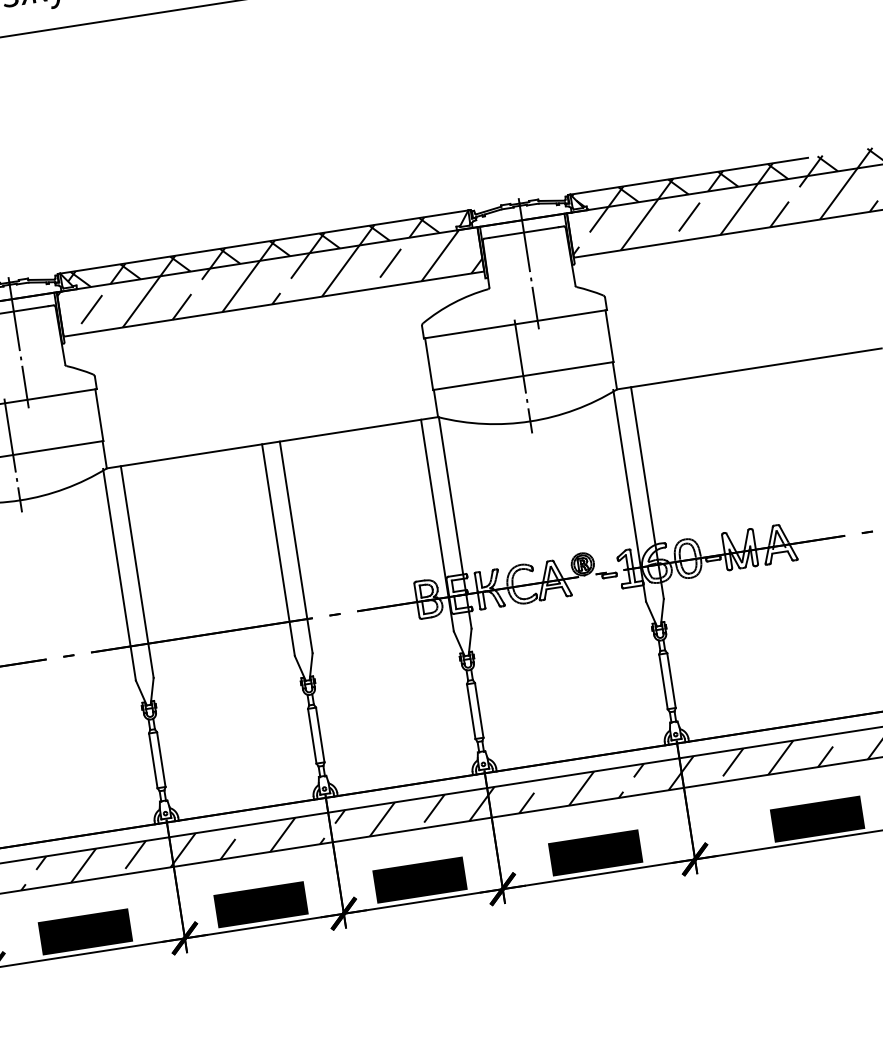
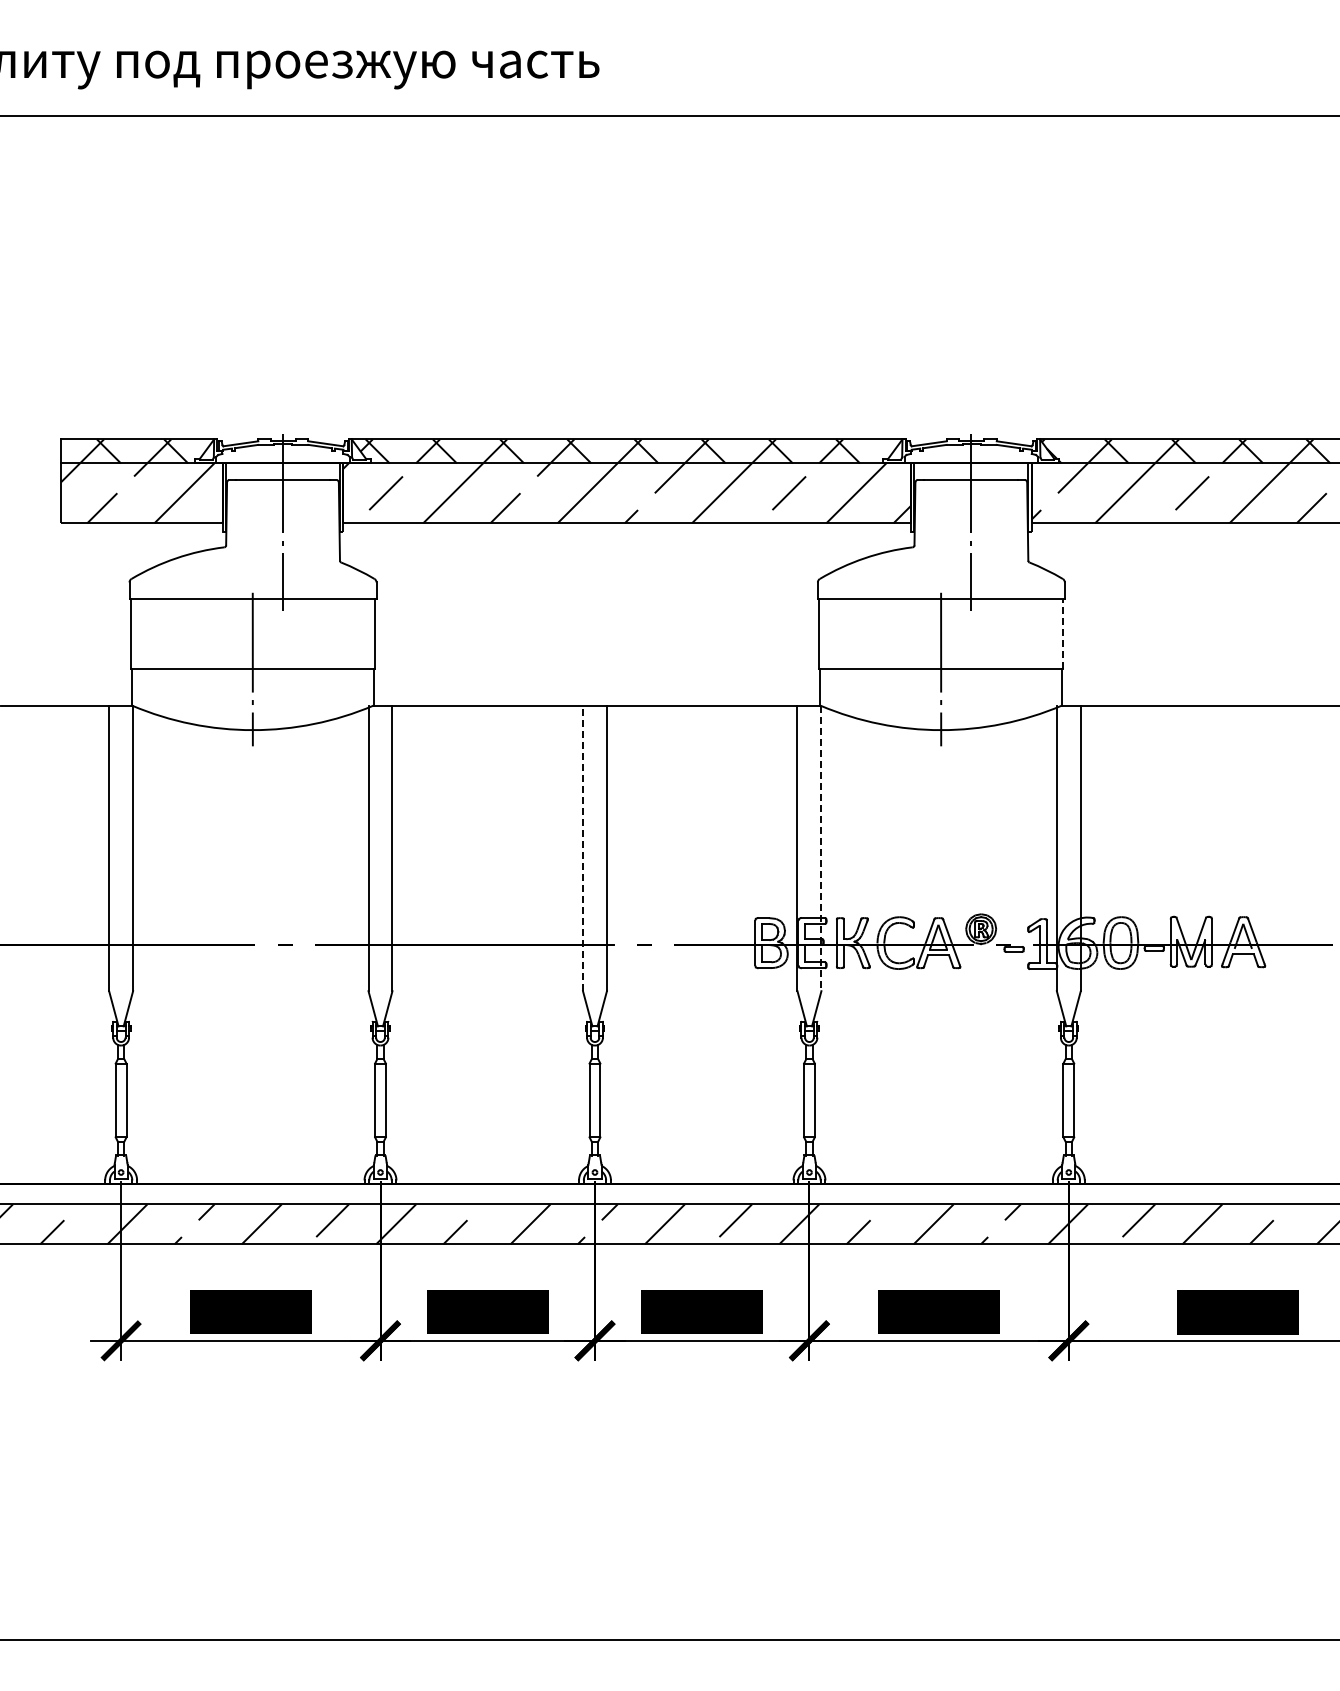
line: (609, 336) -> (1062, 634), solid -> dashed
line: (455, 522) -> (821, 848), solid -> dashed
line: (278, 550) -> (583, 848), solid -> dashed

